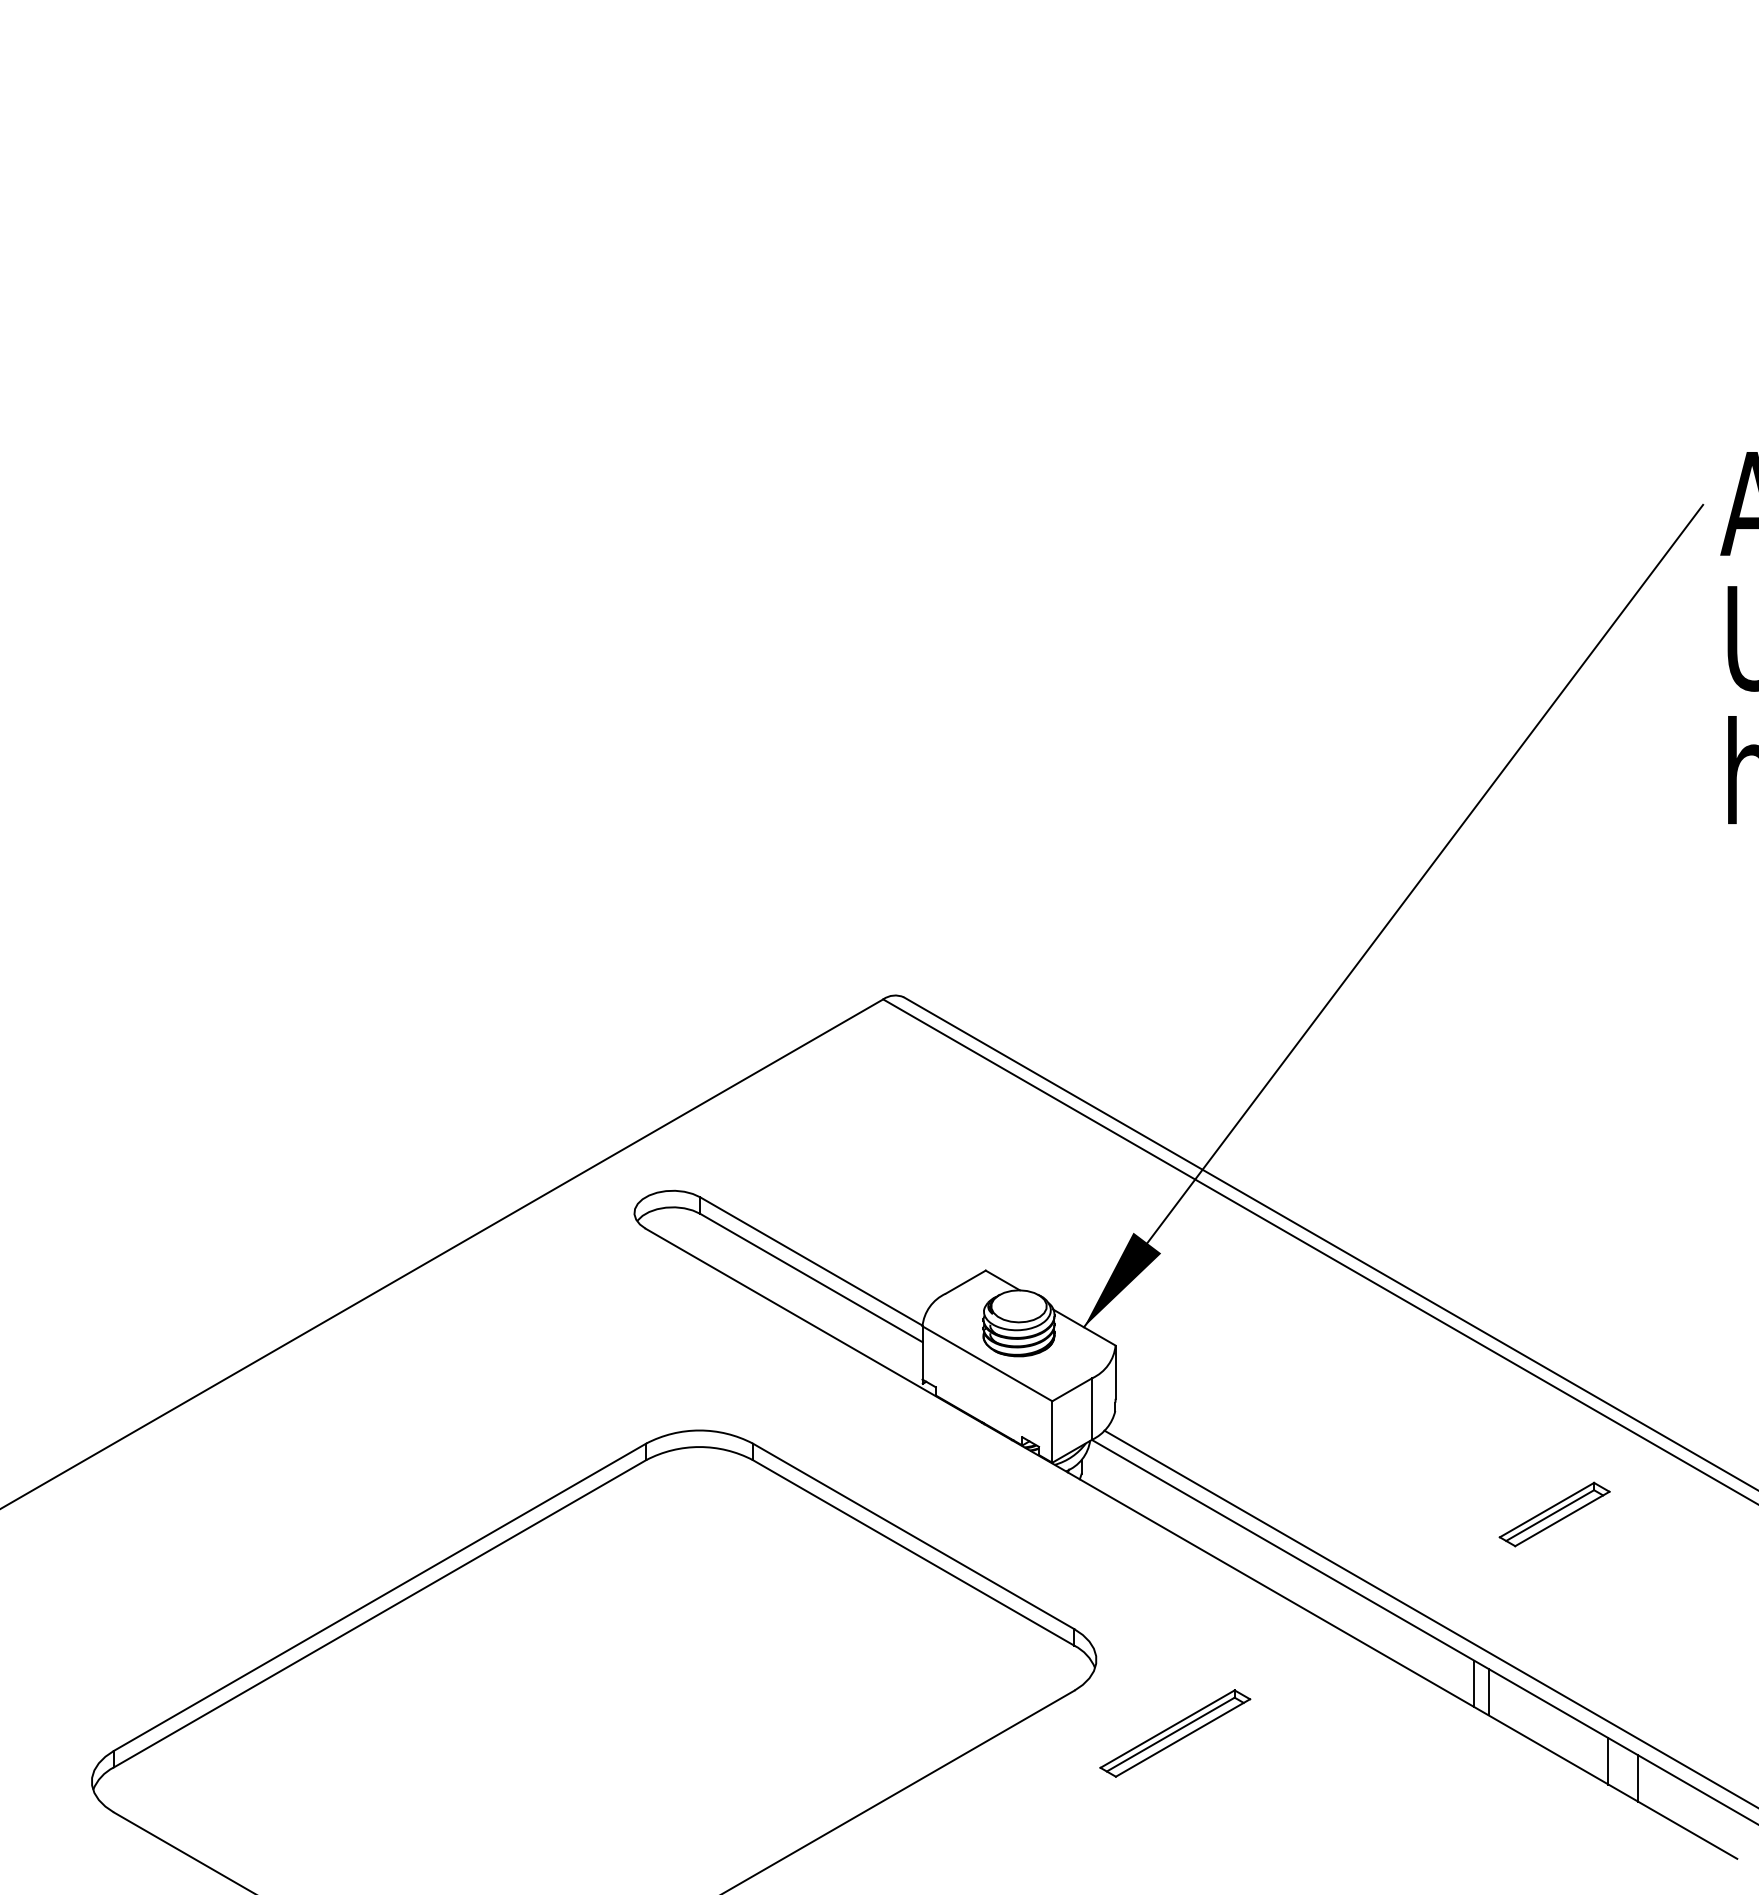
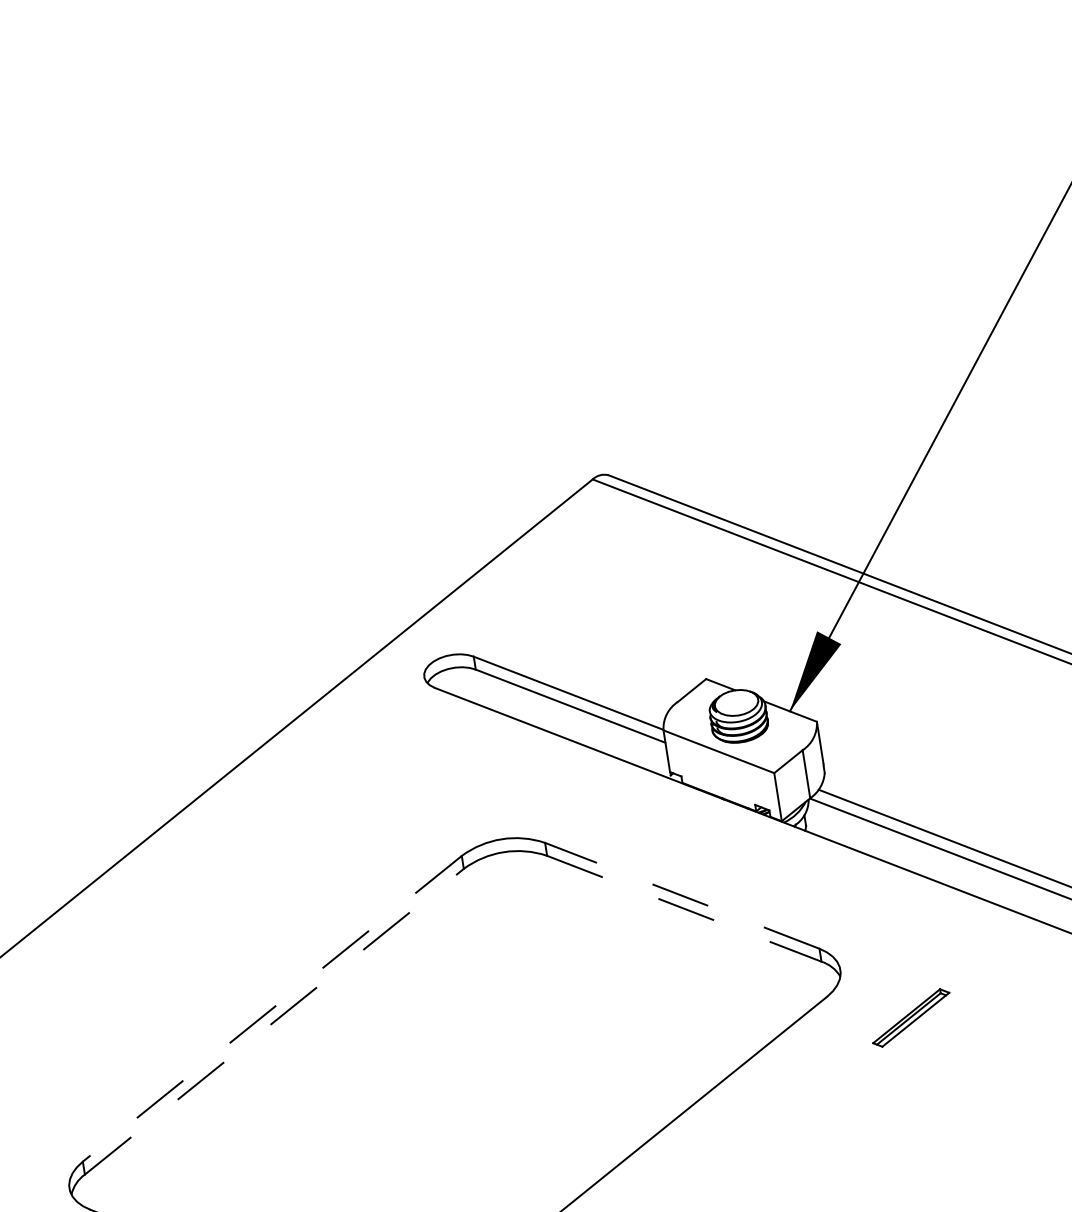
line: (913, 1536) -> (682, 895), solid -> dashed
line: (913, 1552) -> (684, 908), solid -> dashed
line: (379, 1597) -> (271, 1009), solid -> dashed
line: (380, 1613) -> (274, 1021), solid -> dashed
part: (1175, 1733) -> (911, 1017), size x0.7

